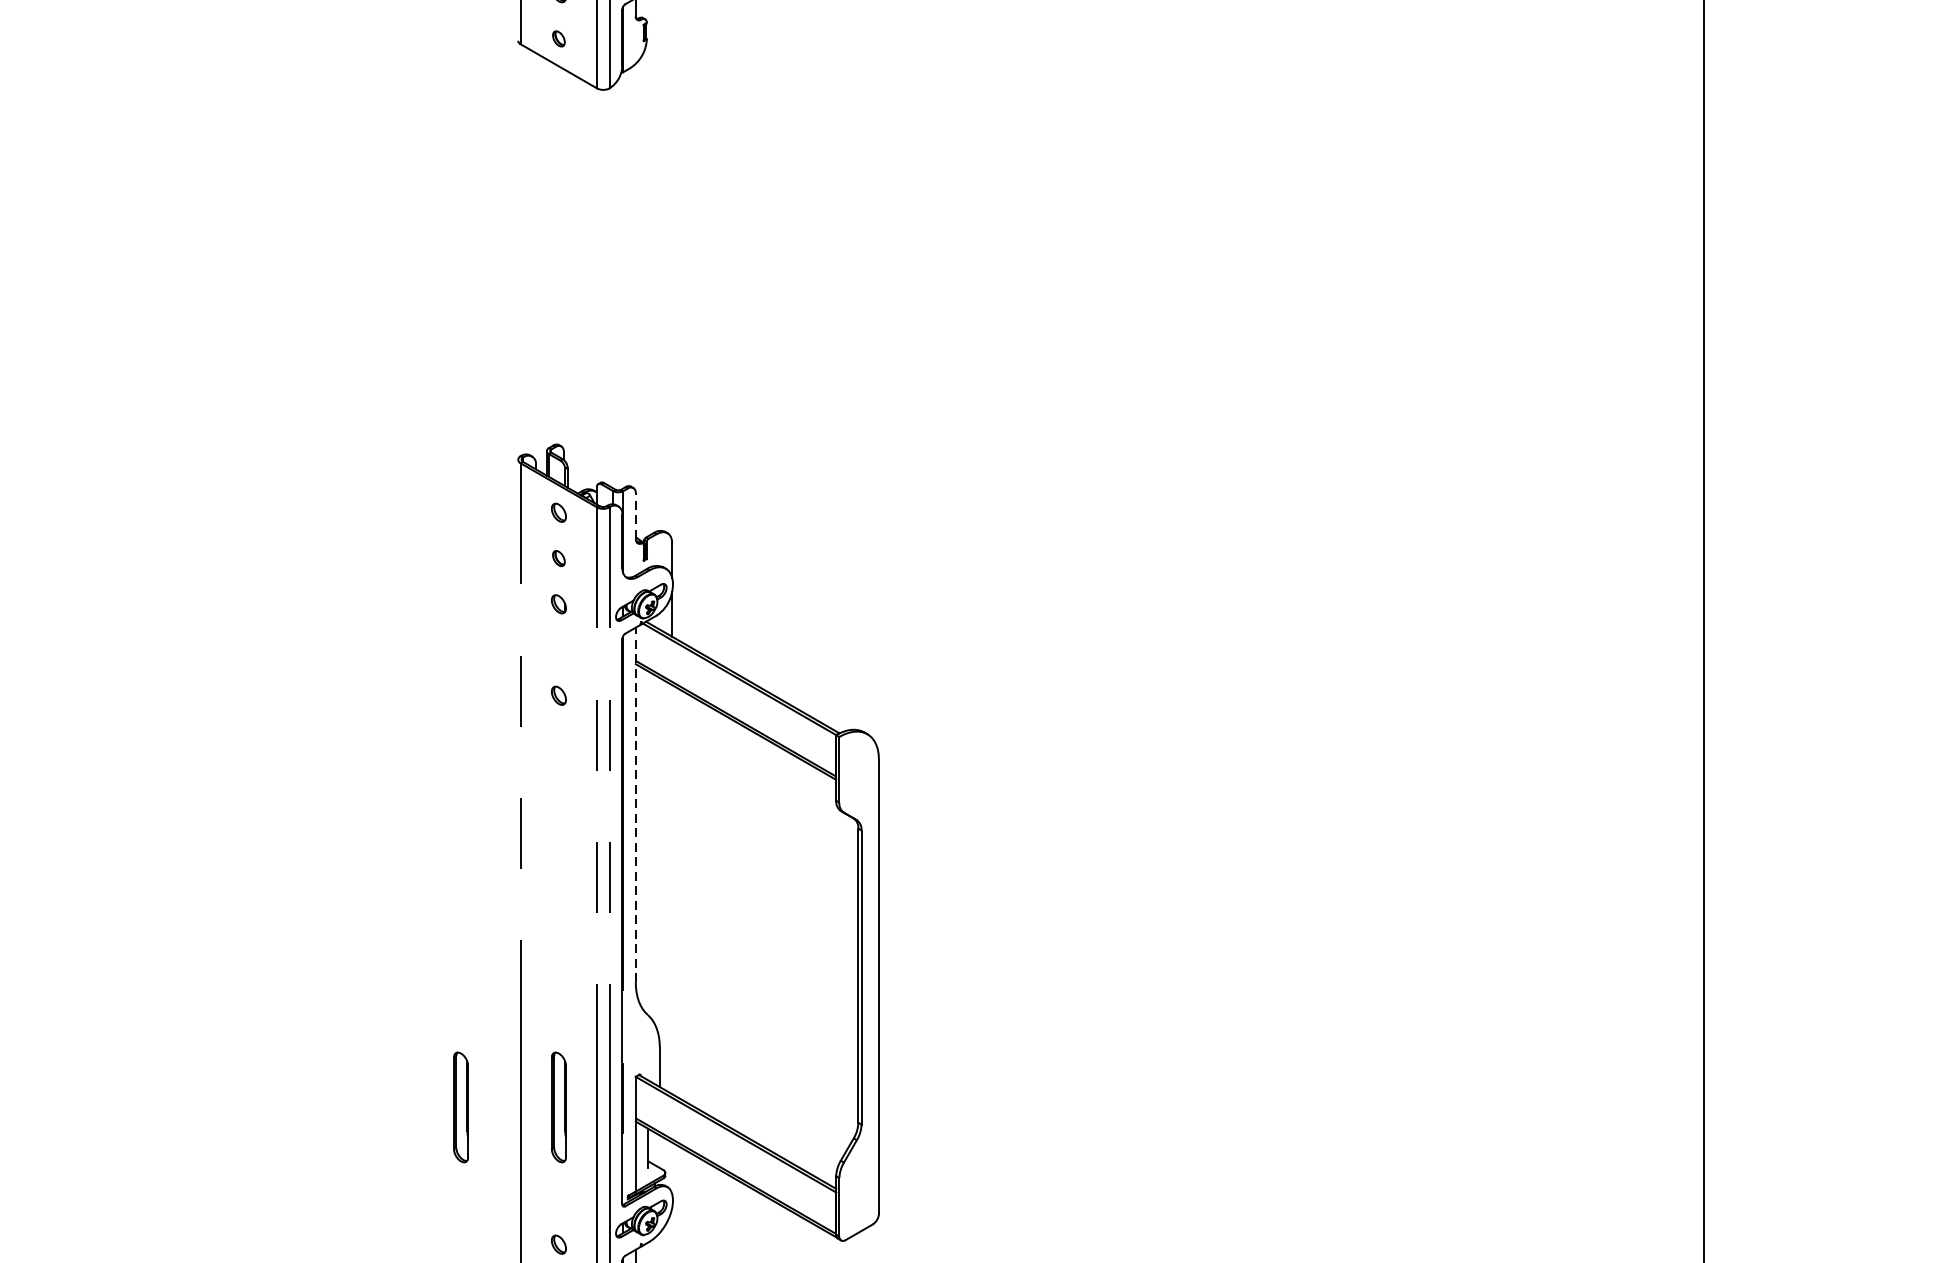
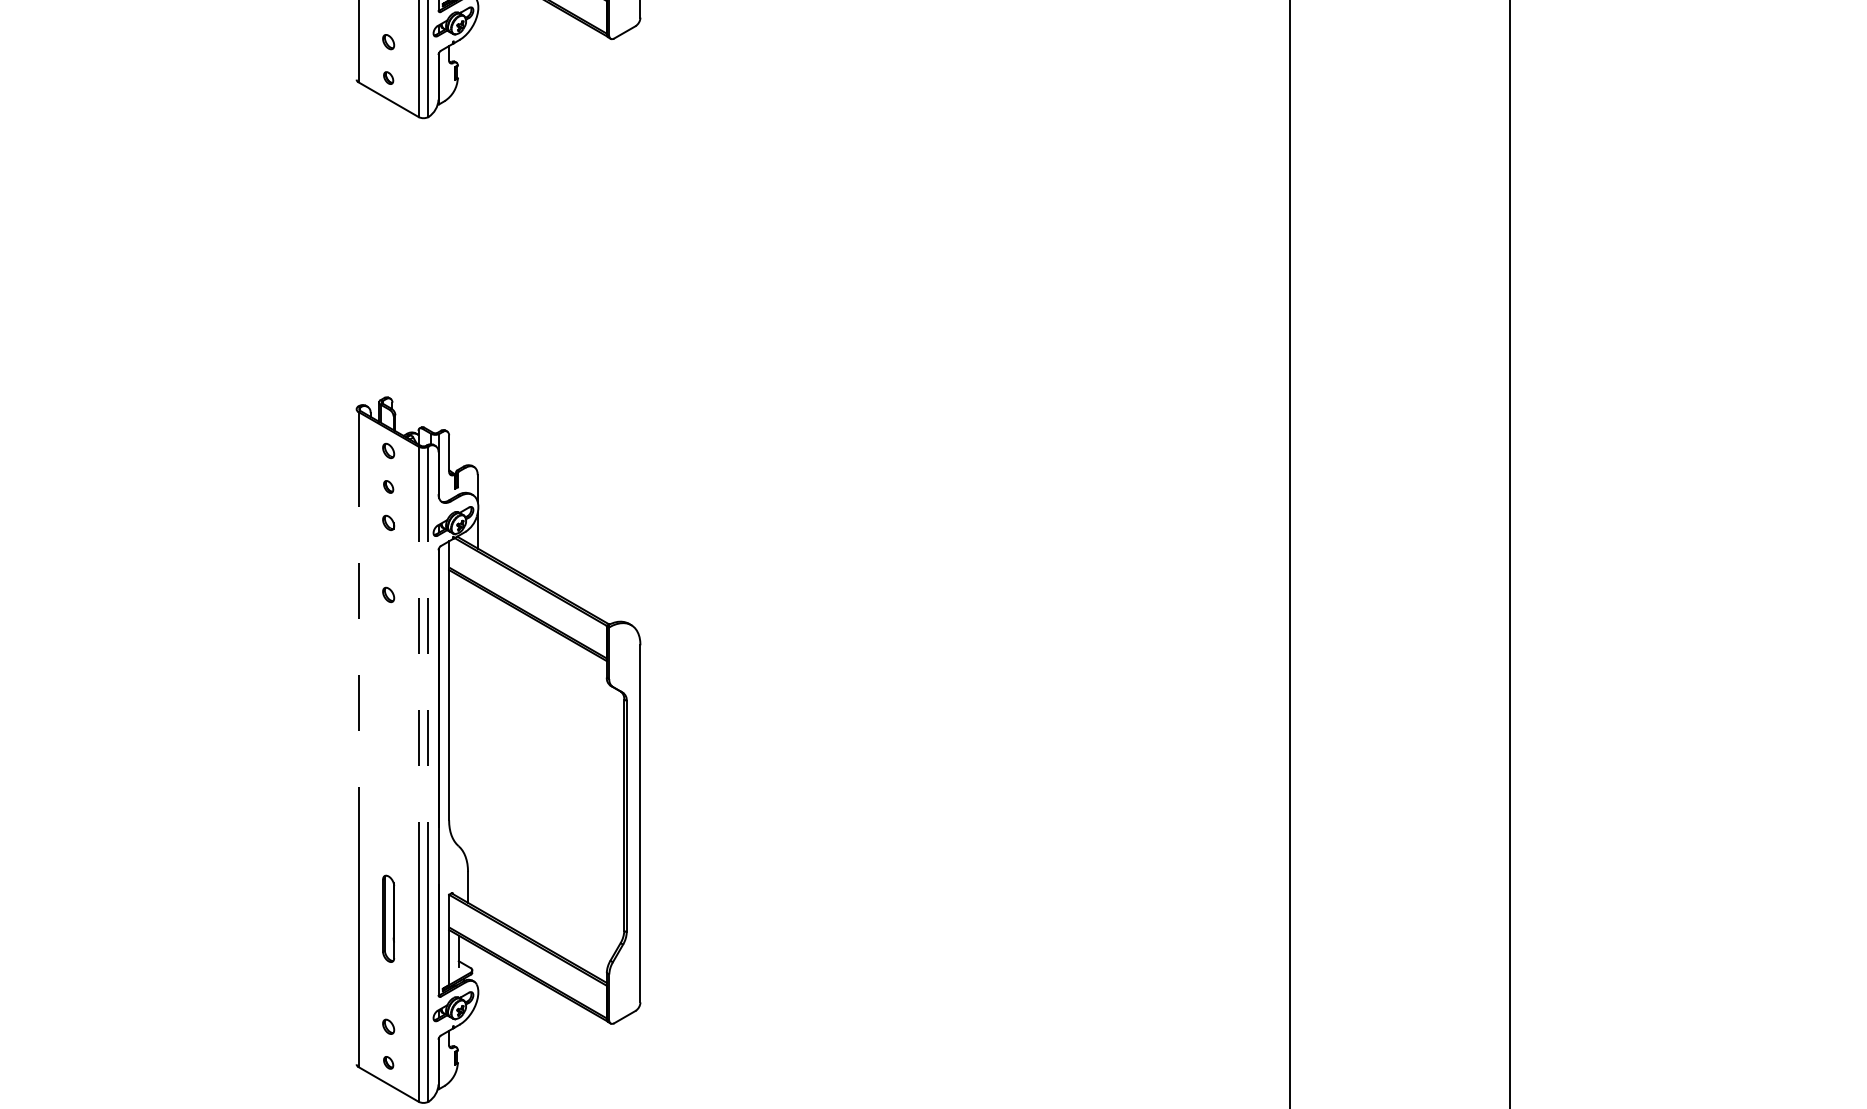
line: (636, 516) -> (449, 453), dashed -> solid
line: (636, 804) -> (449, 680), dashed -> solid
part: (460, 1106) -> (311, 918), removed

